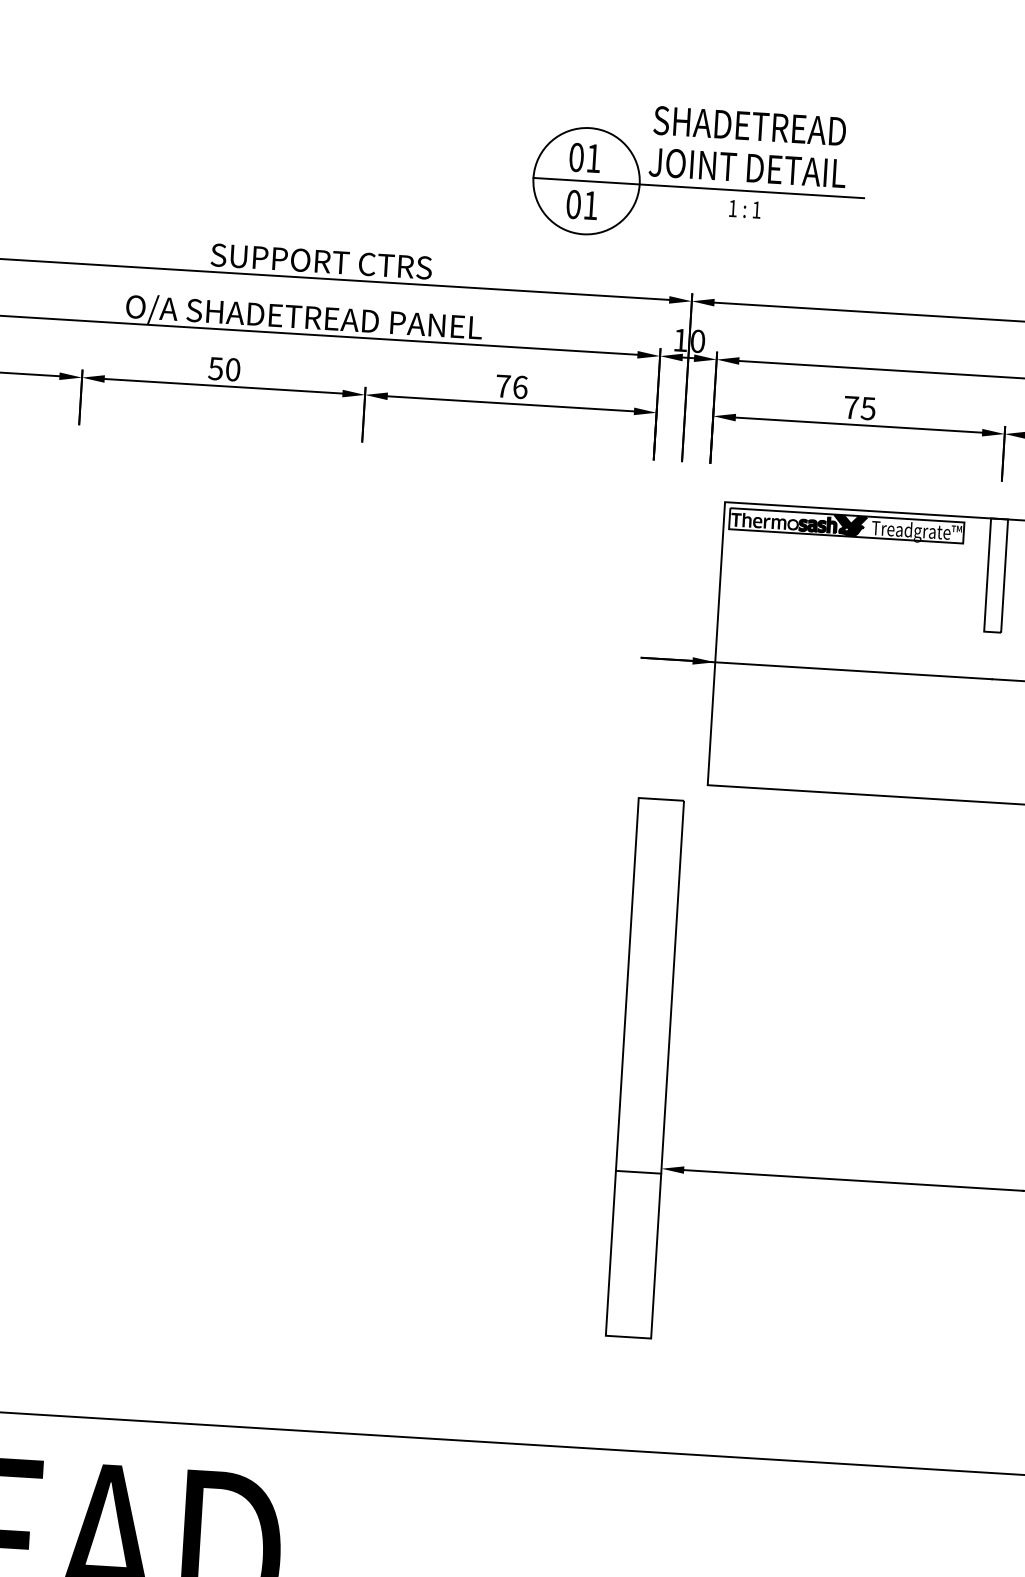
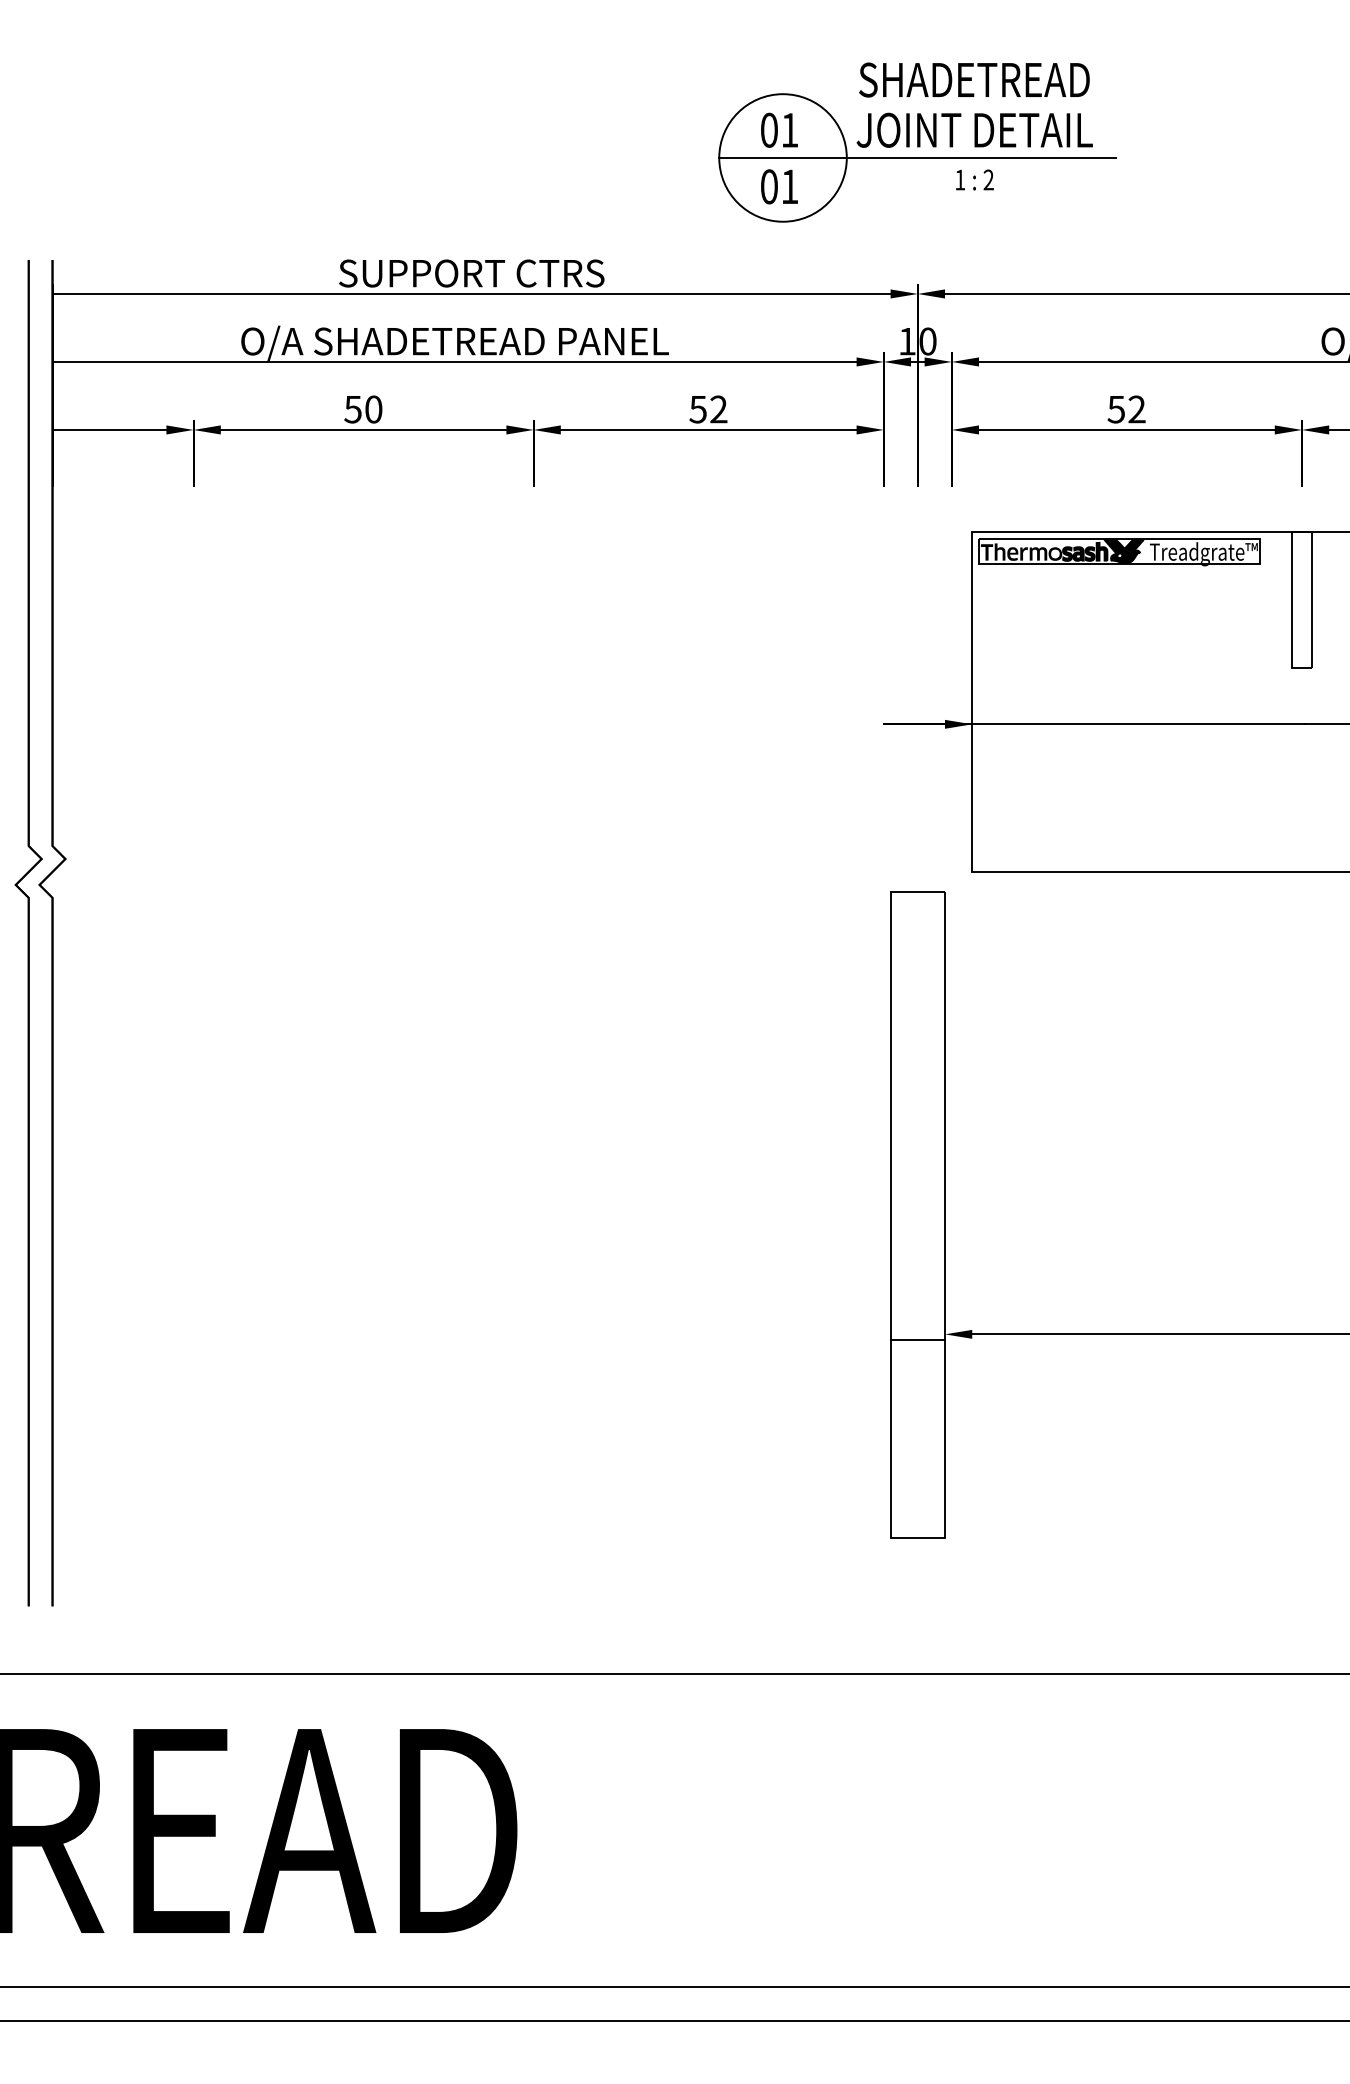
text: (756, 209) -> (988, 179), 1 -> 2
text: (511, 386) -> (708, 409), 76 -> 52
text: (859, 408) -> (1126, 409), 75 -> 52

